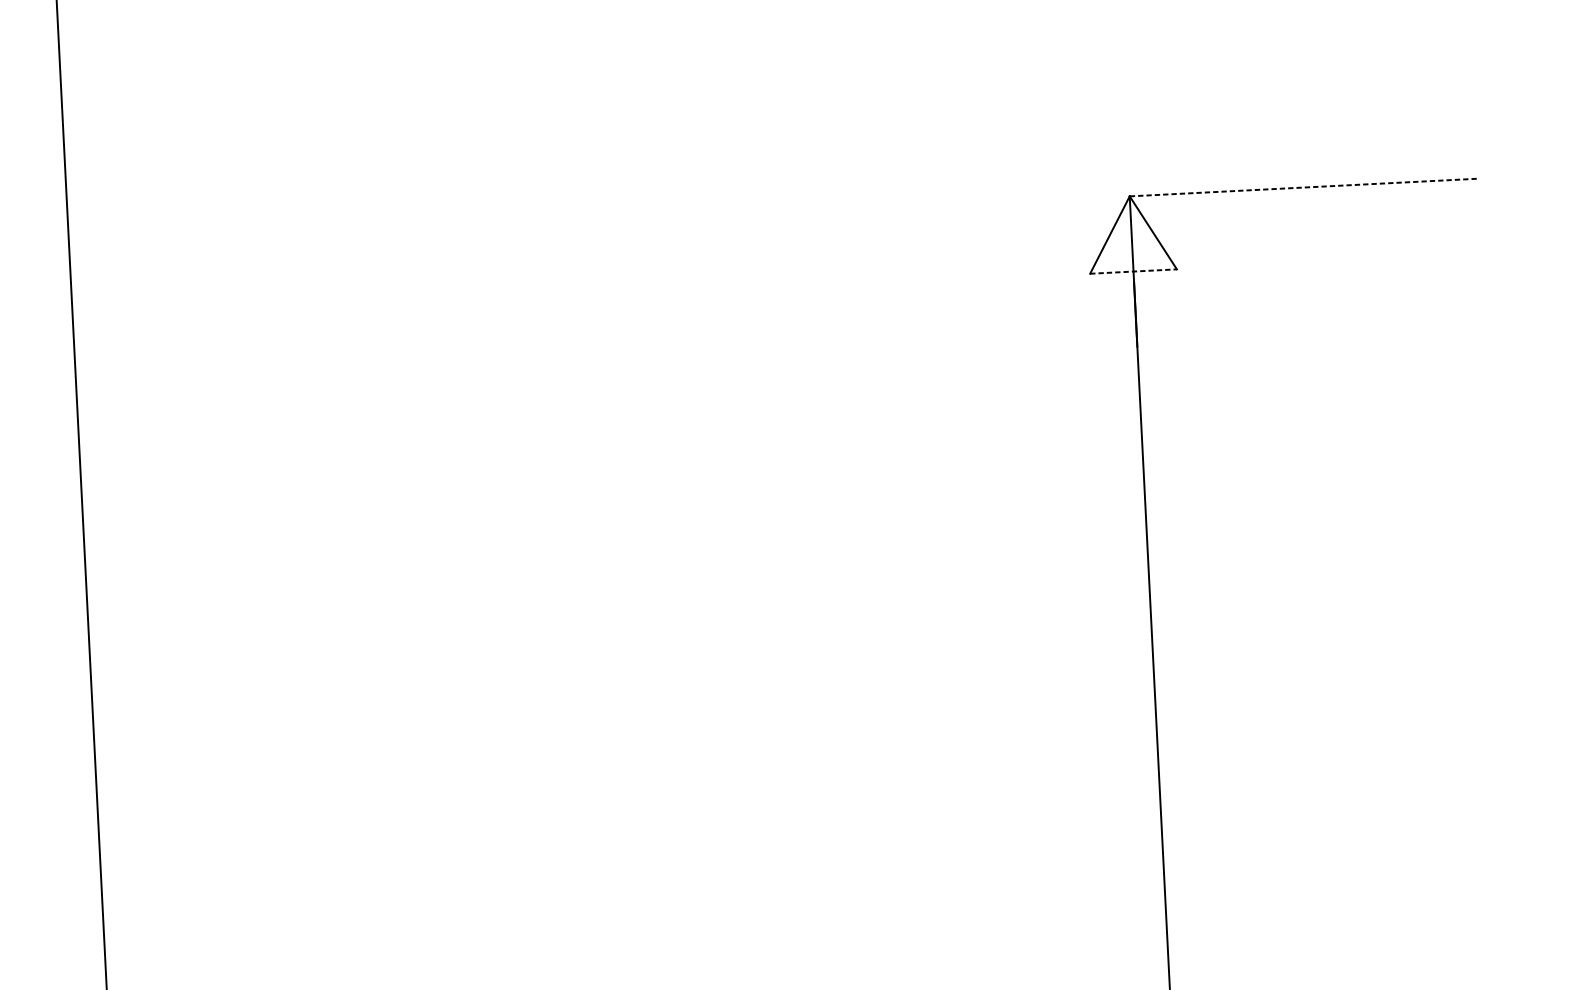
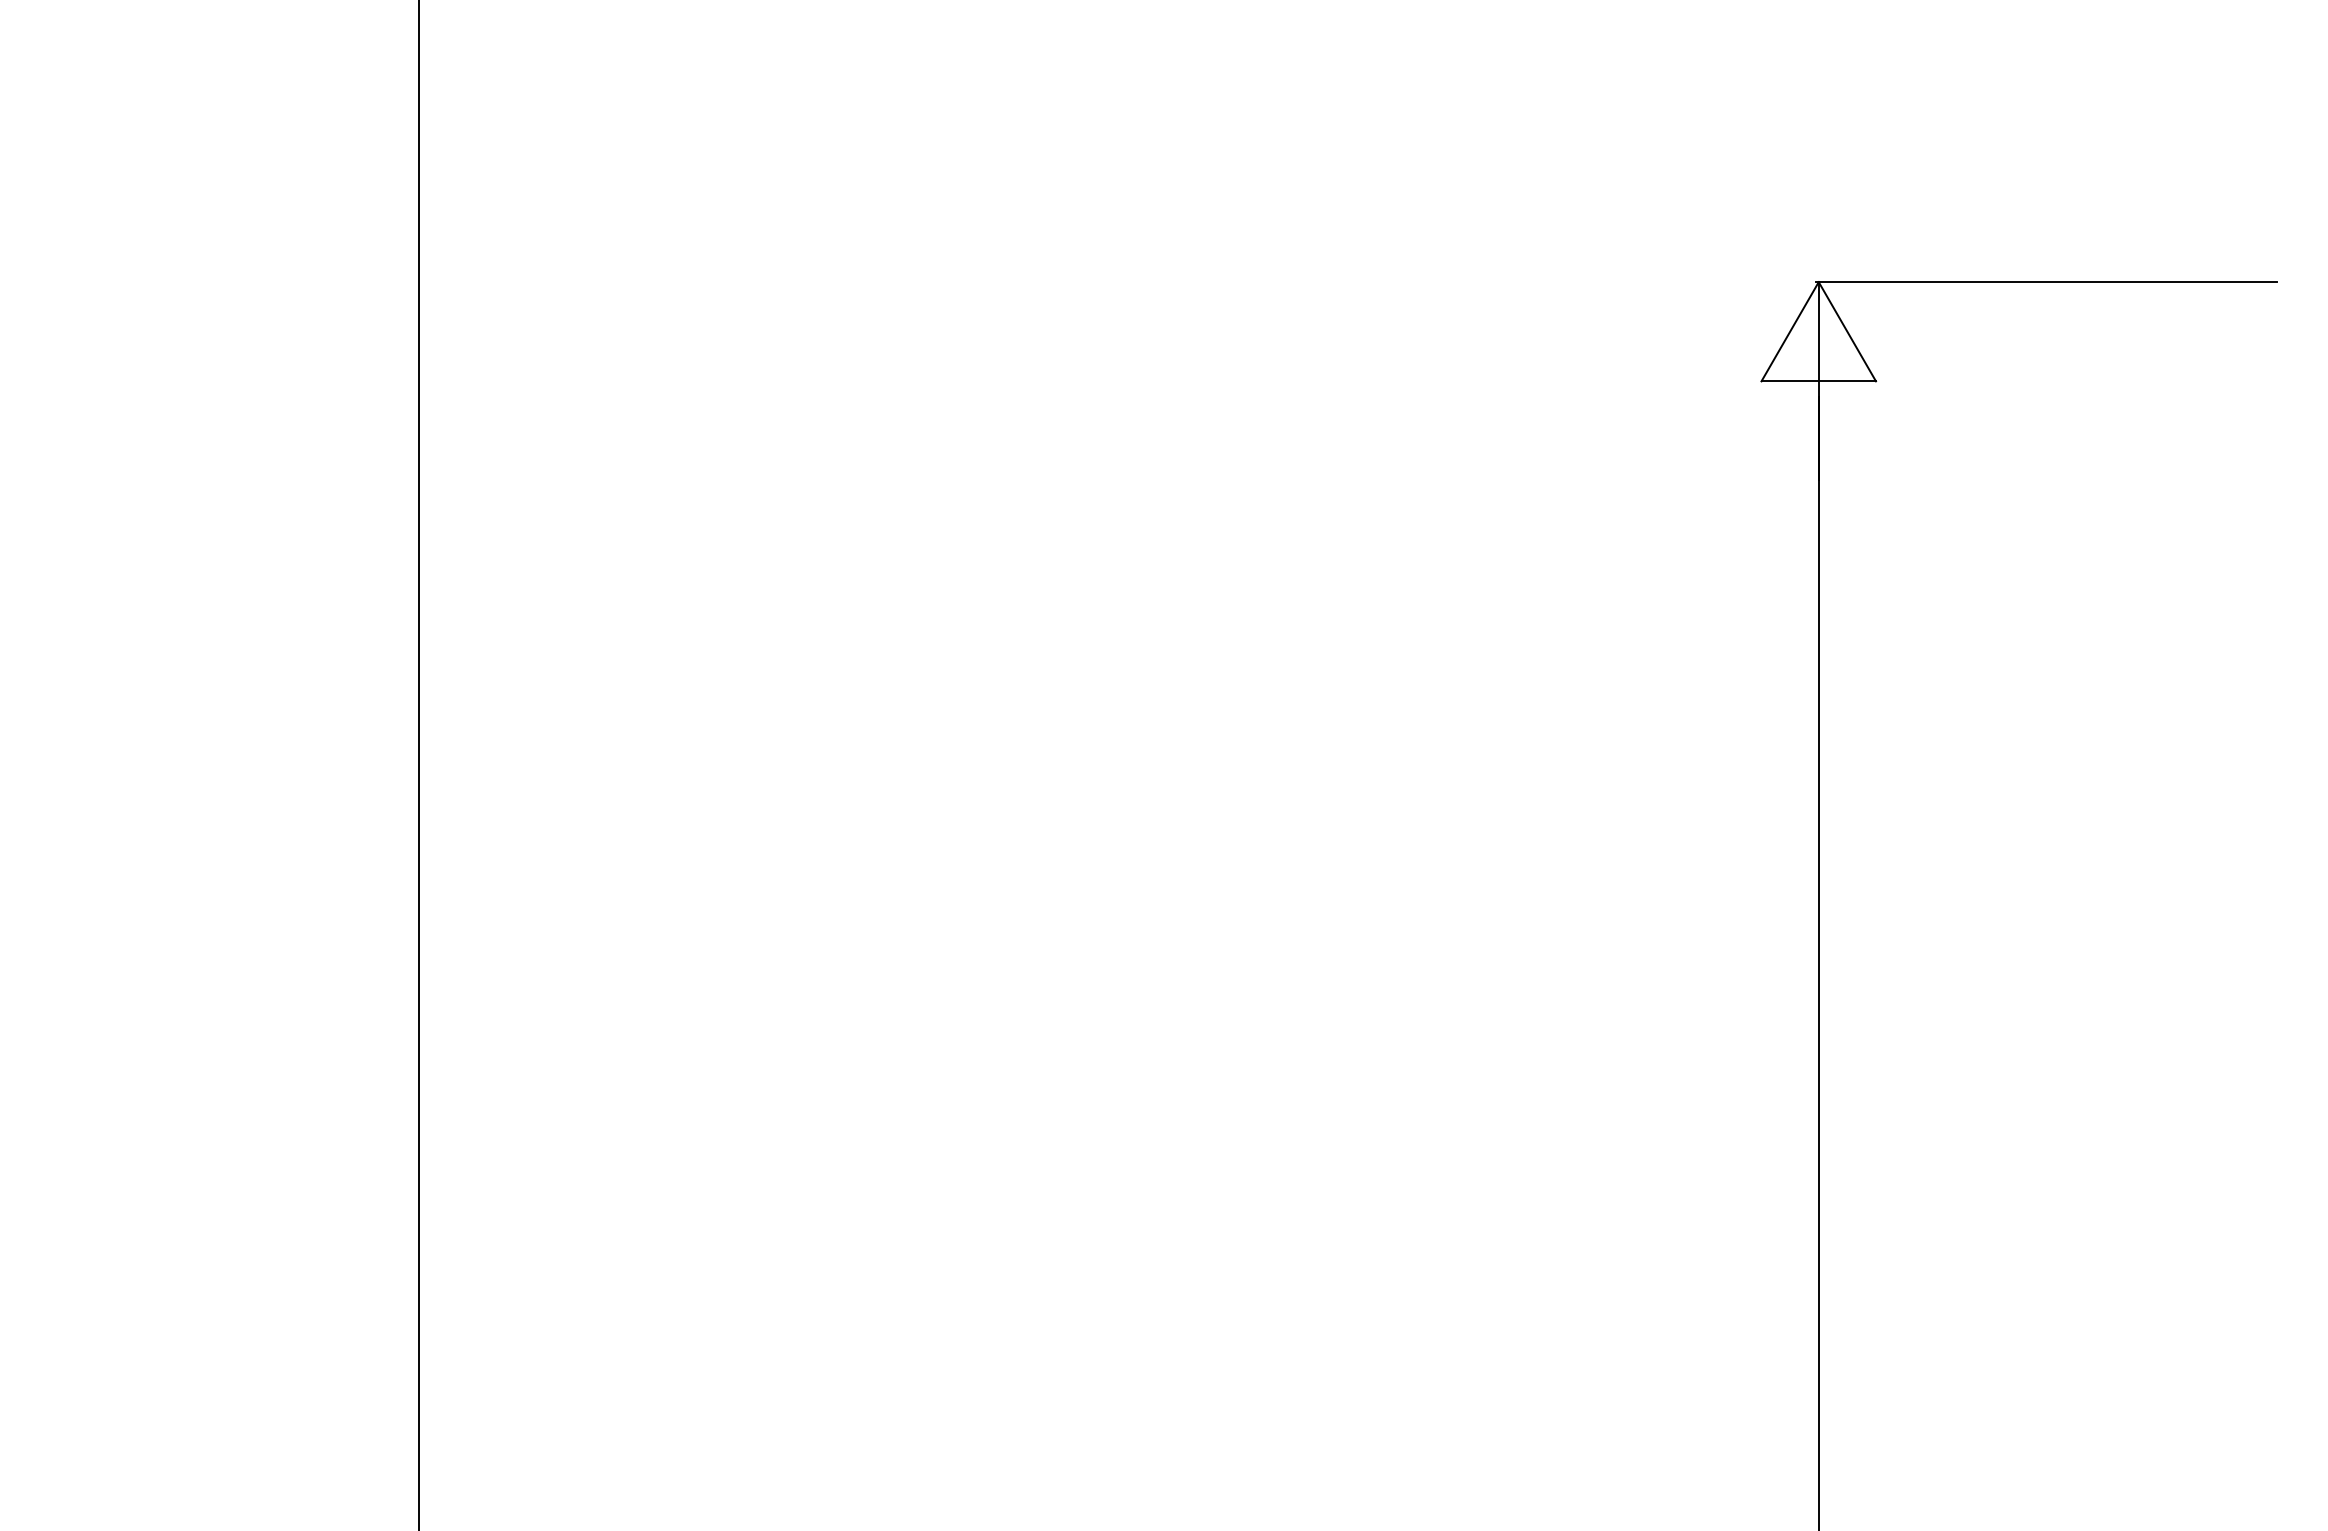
line: (1302, 187) -> (2046, 282), dashed -> solid
line: (1134, 271) -> (1819, 381), dashed -> solid

